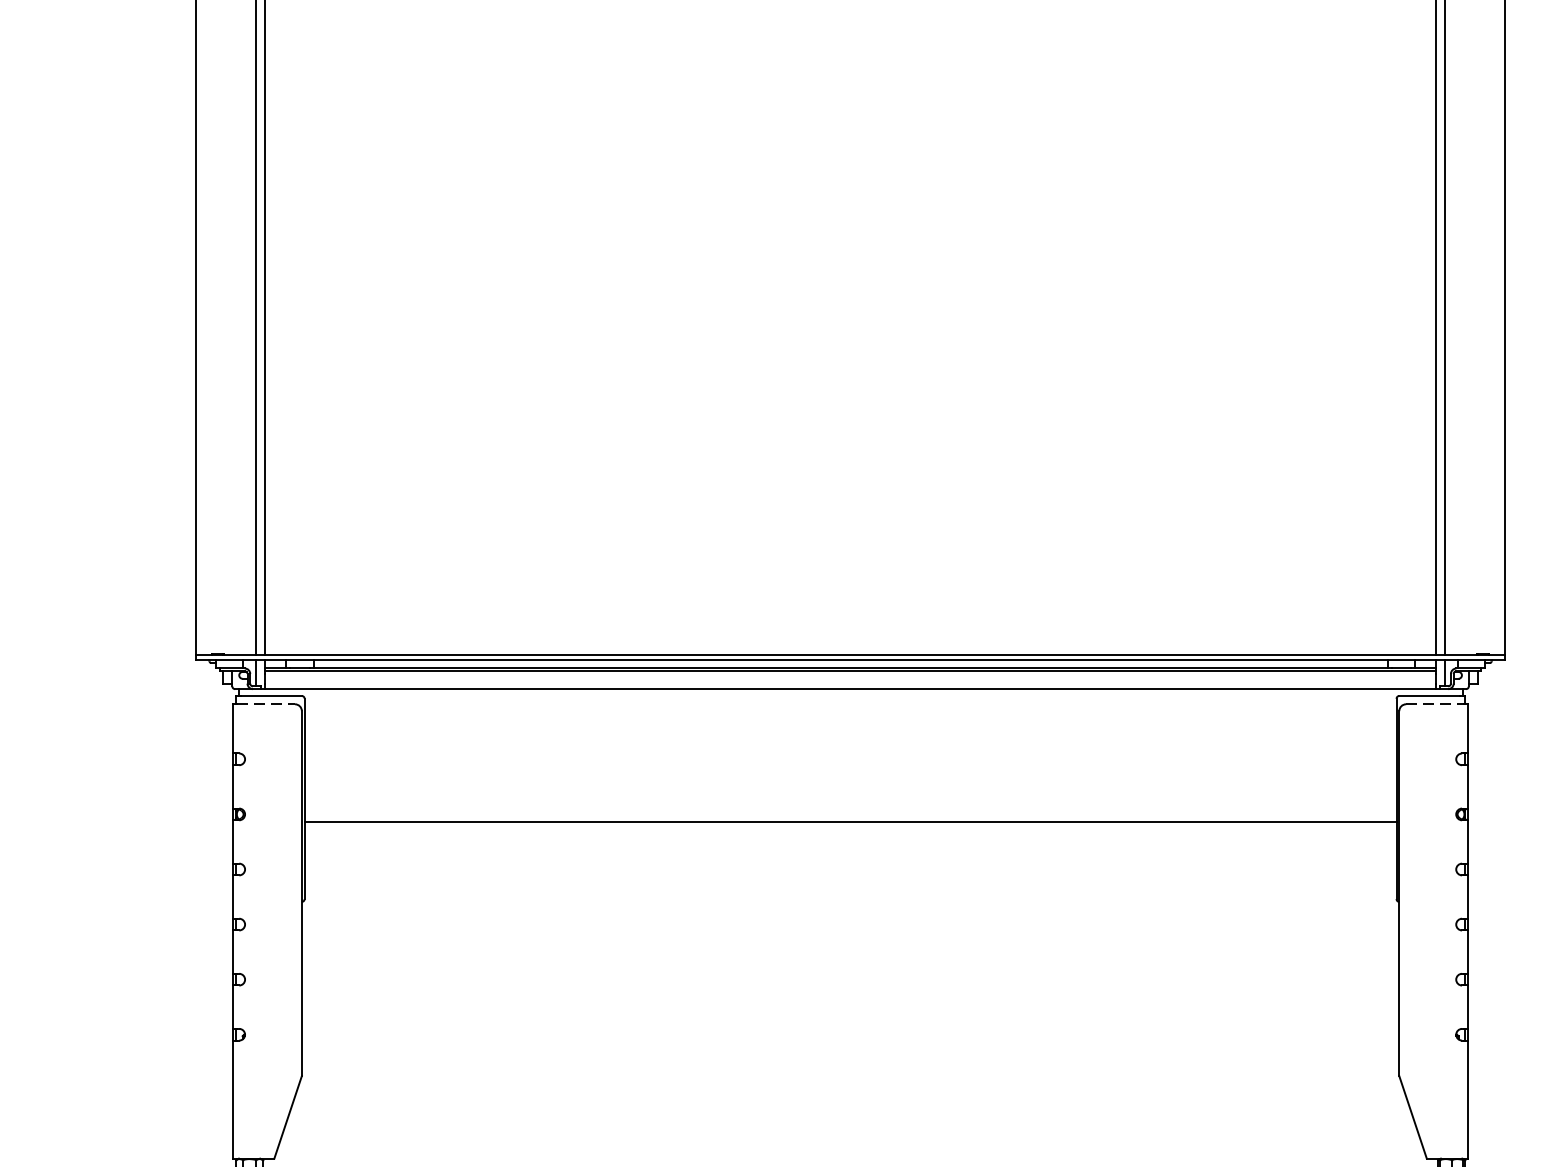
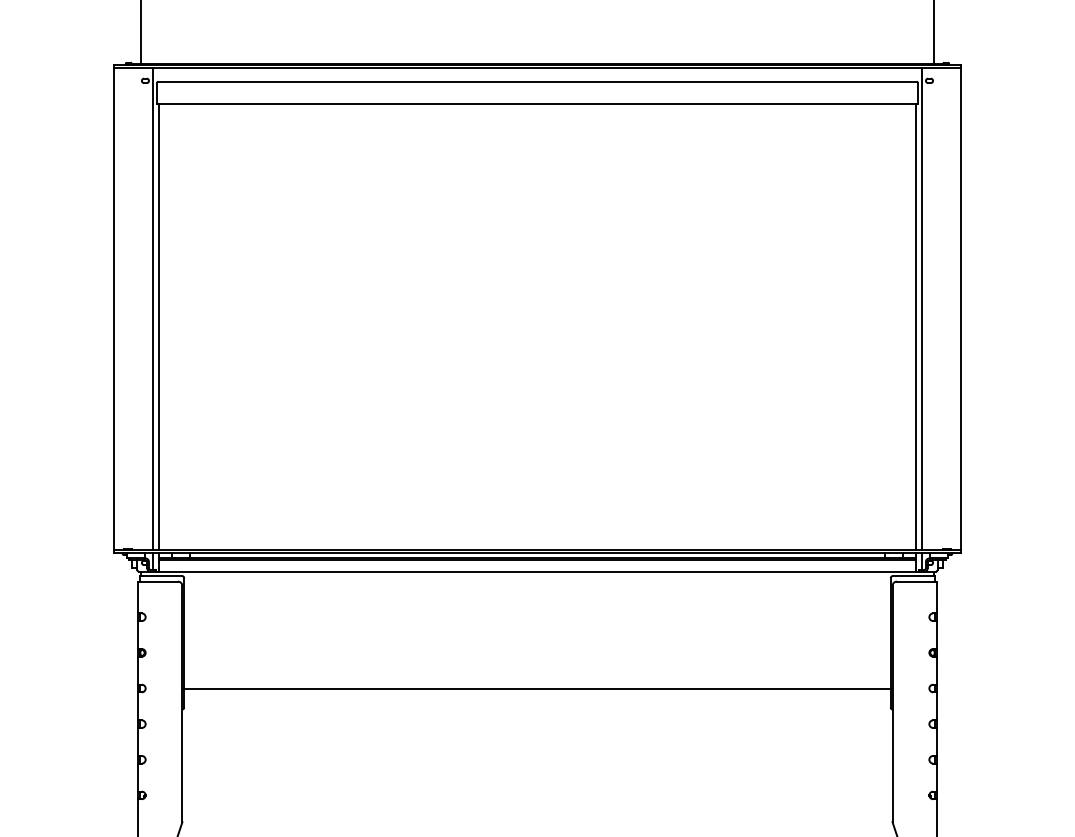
line: (266, 704) -> (159, 581), dashed -> solid
line: (1434, 704) -> (915, 581), dashed -> solid
line: (850, 821) -> (537, 688), moved

